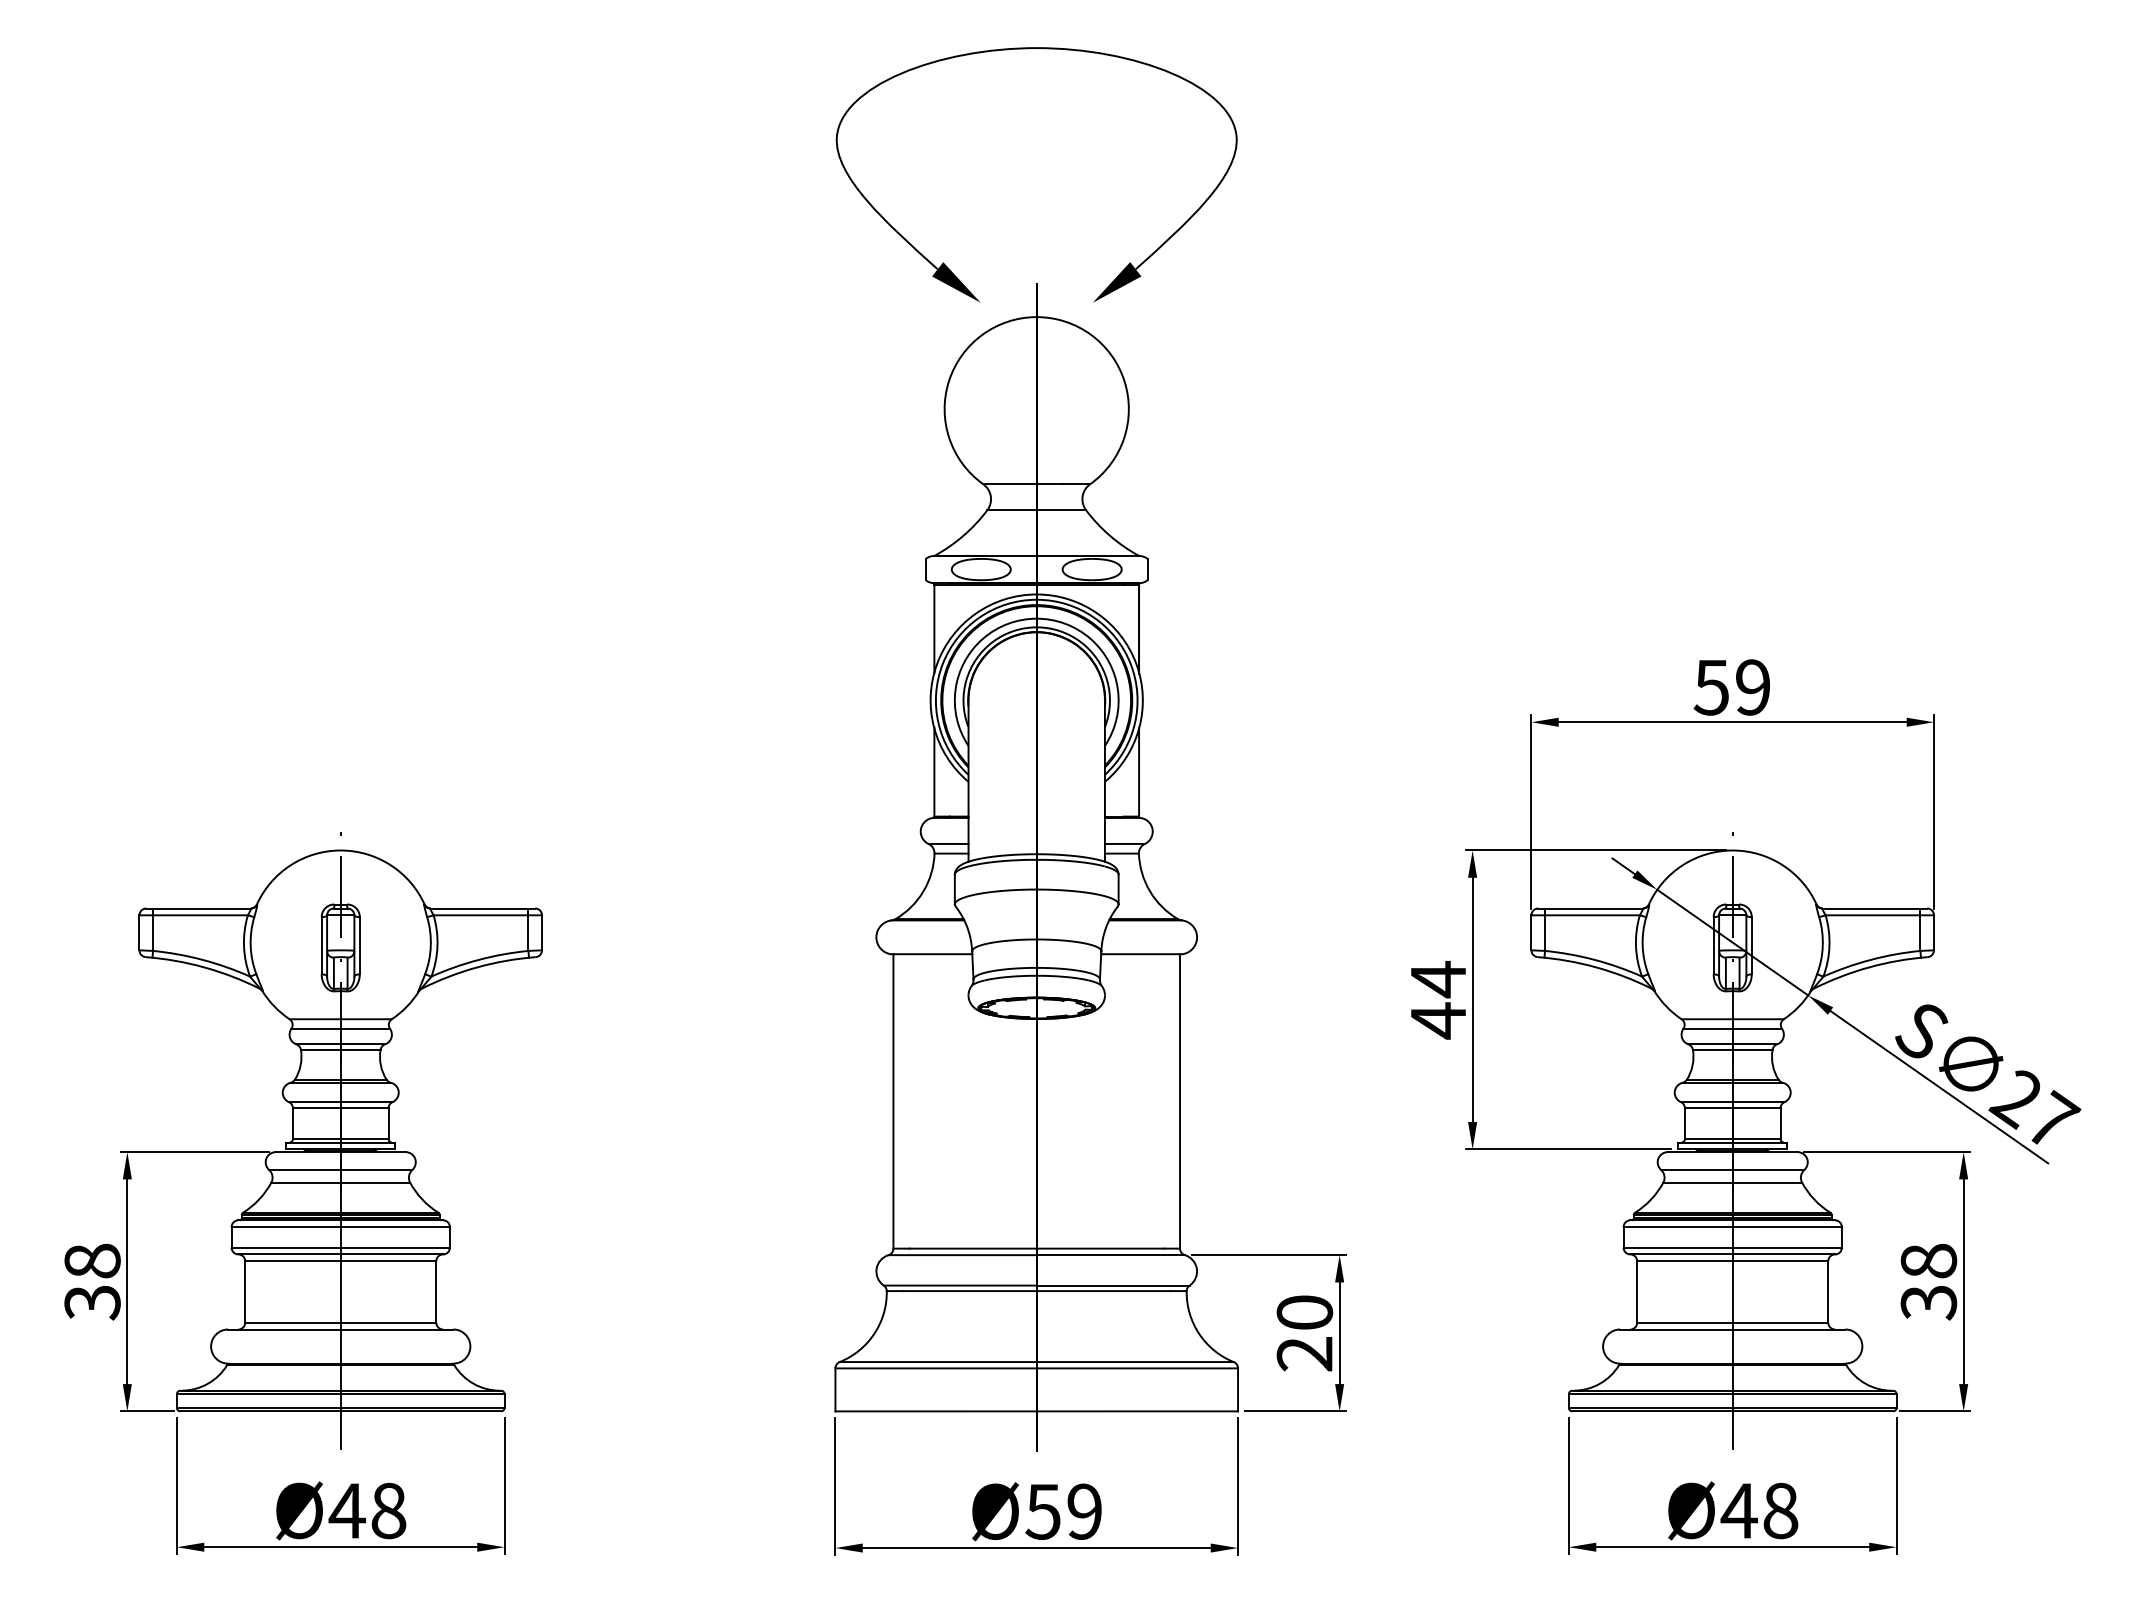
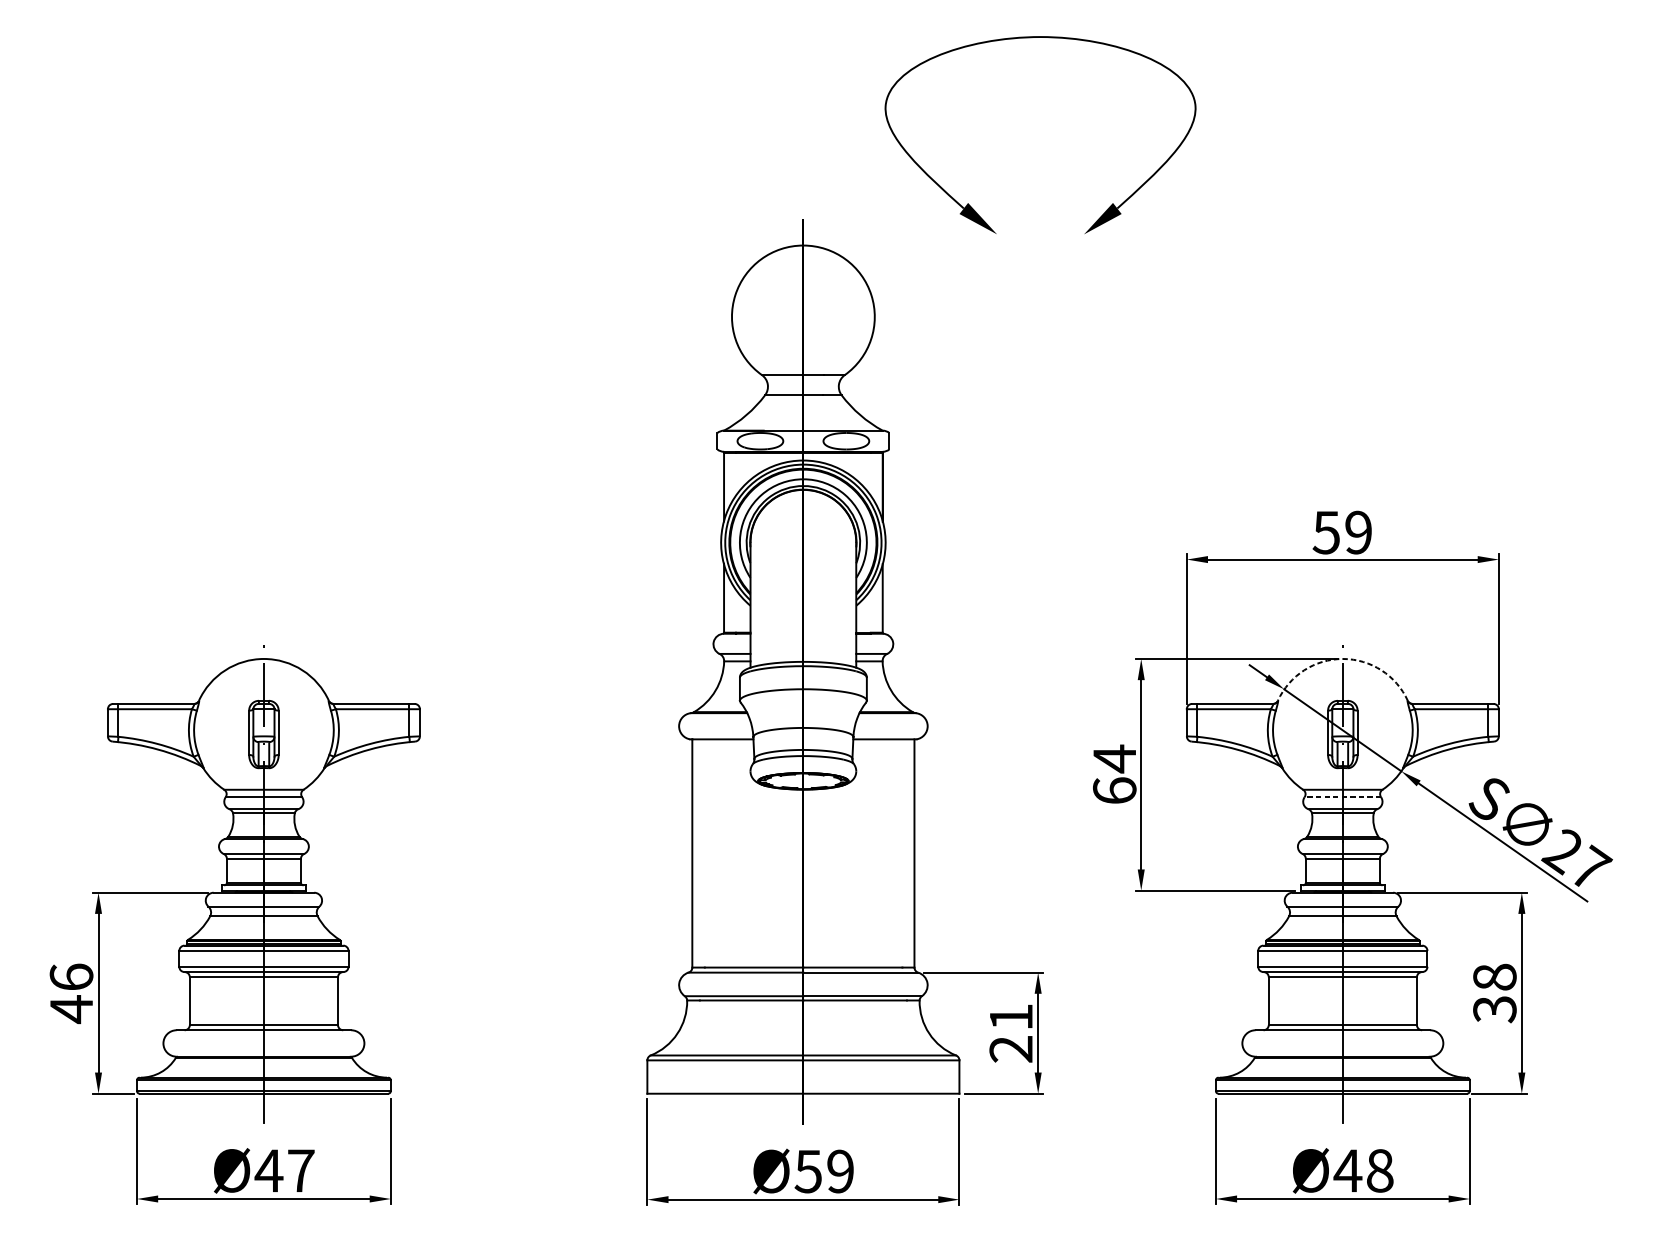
part: (1029, 49) -> (1034, 38), moved
arc: (1732, 850) -> (1342, 658), solid -> dashed
text: (1438, 1020) -> (1114, 790), 44 -> 64
line: (1732, 1028) -> (1342, 796), solid -> dashed
text: (92, 1282) -> (71, 993), 38 -> 46
text: (1304, 1312) -> (1010, 1017), 20 -> 21
text: (388, 1510) -> (300, 1170), Ø48 -> Ø47

